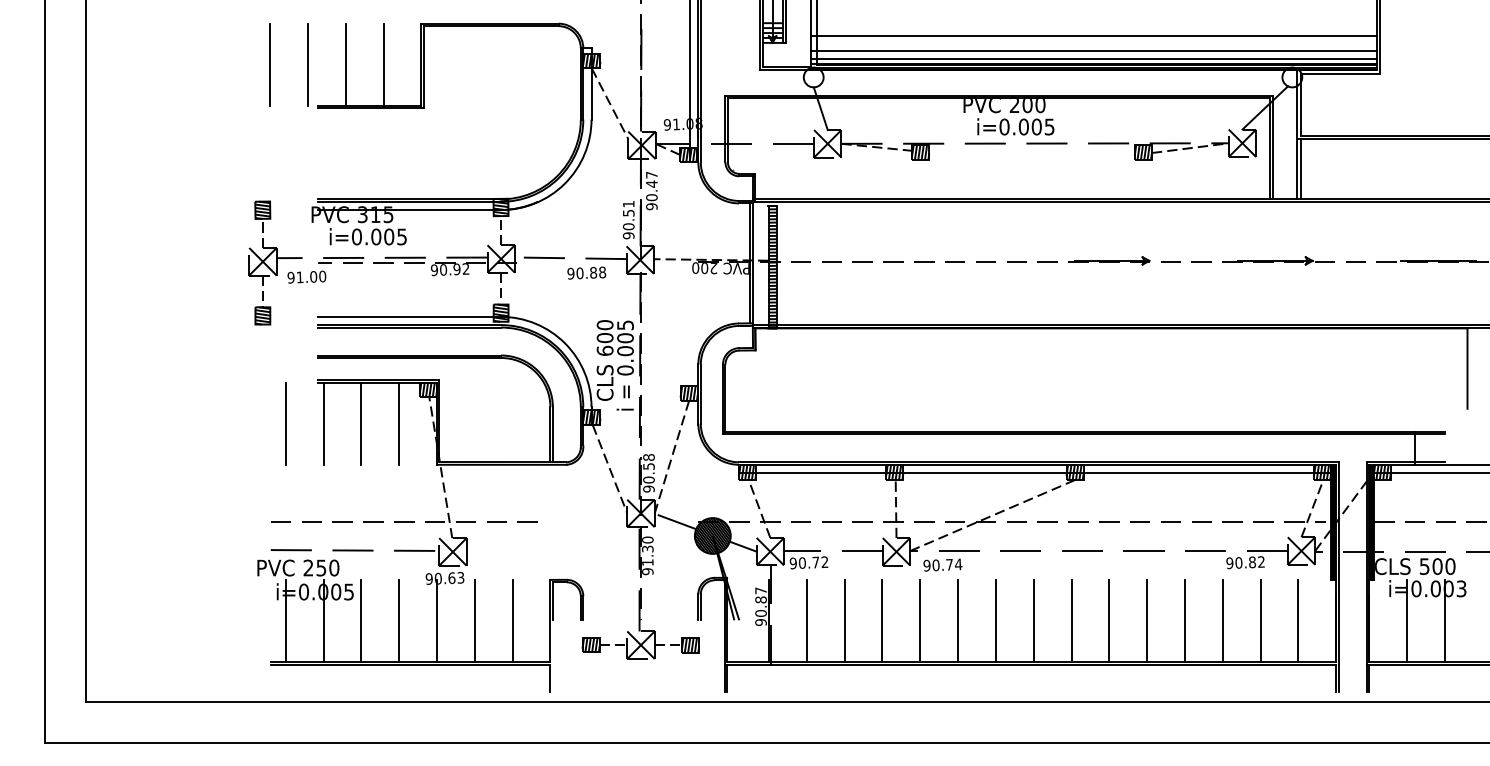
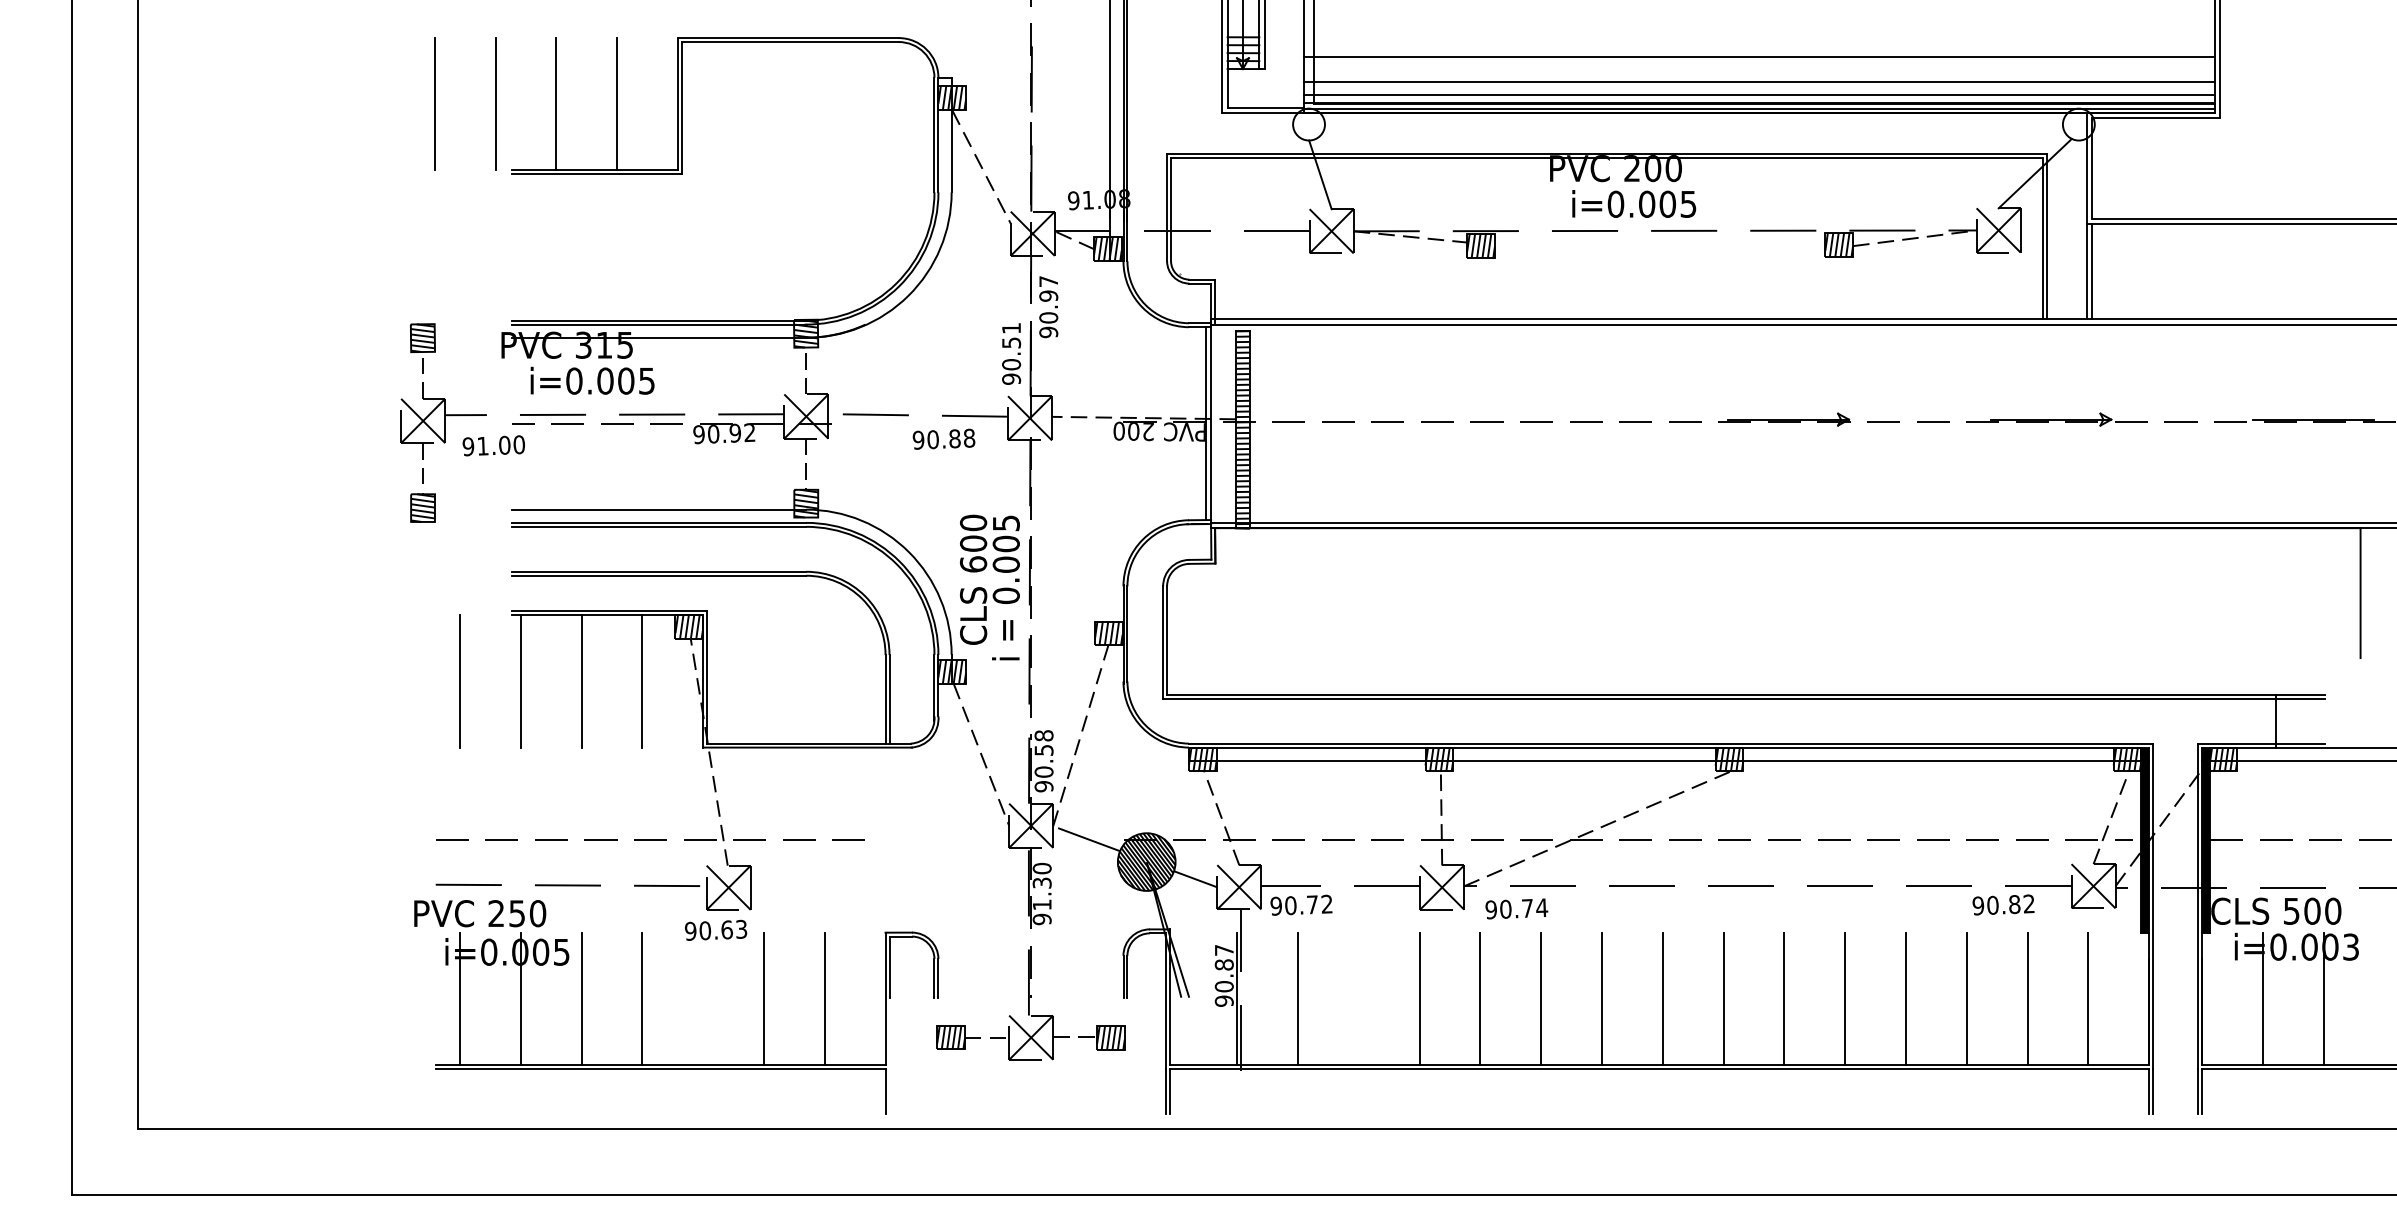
text: (651, 183) -> (1048, 295), 90.47 -> 90.97
line: (437, 620) -> (703, 997), removed
line: (844, 620) -> (1358, 997), removed

